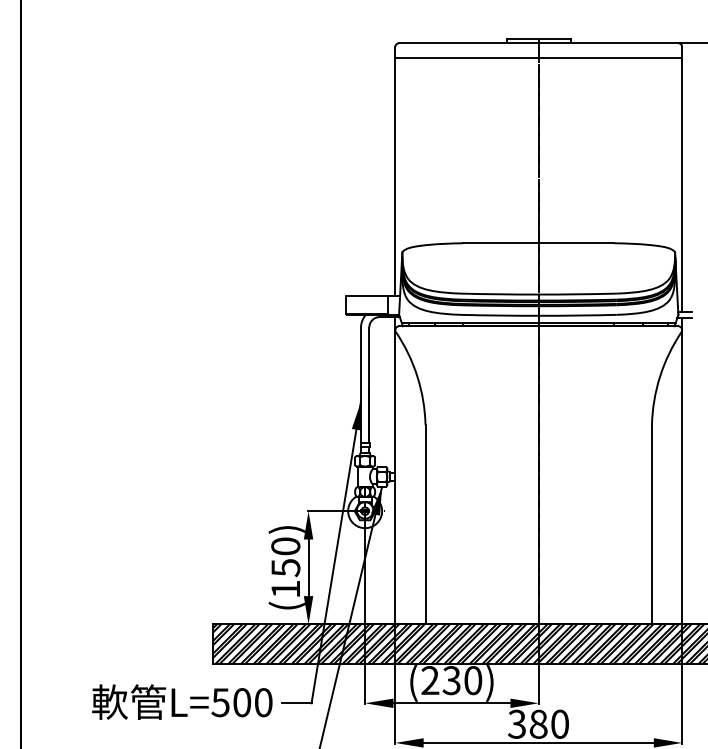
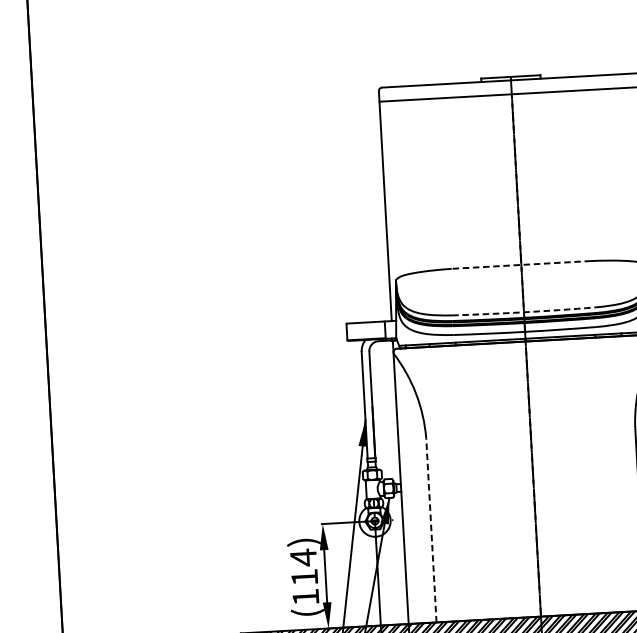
line: (538, 243) -> (521, 265), solid -> dashed
arc: (538, 294) -> (523, 312), solid -> dashed
line: (425, 524) -> (431, 530), solid -> dashed
text: (285, 556) -> (303, 567), (150) -> (114)

